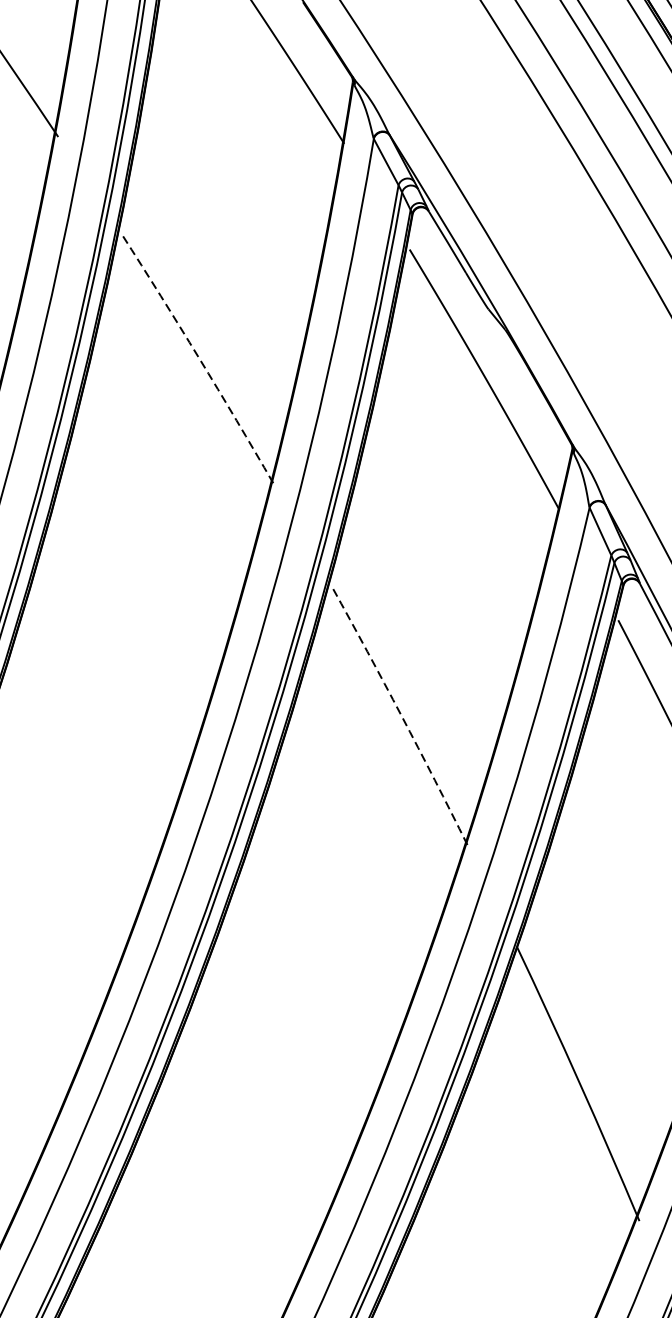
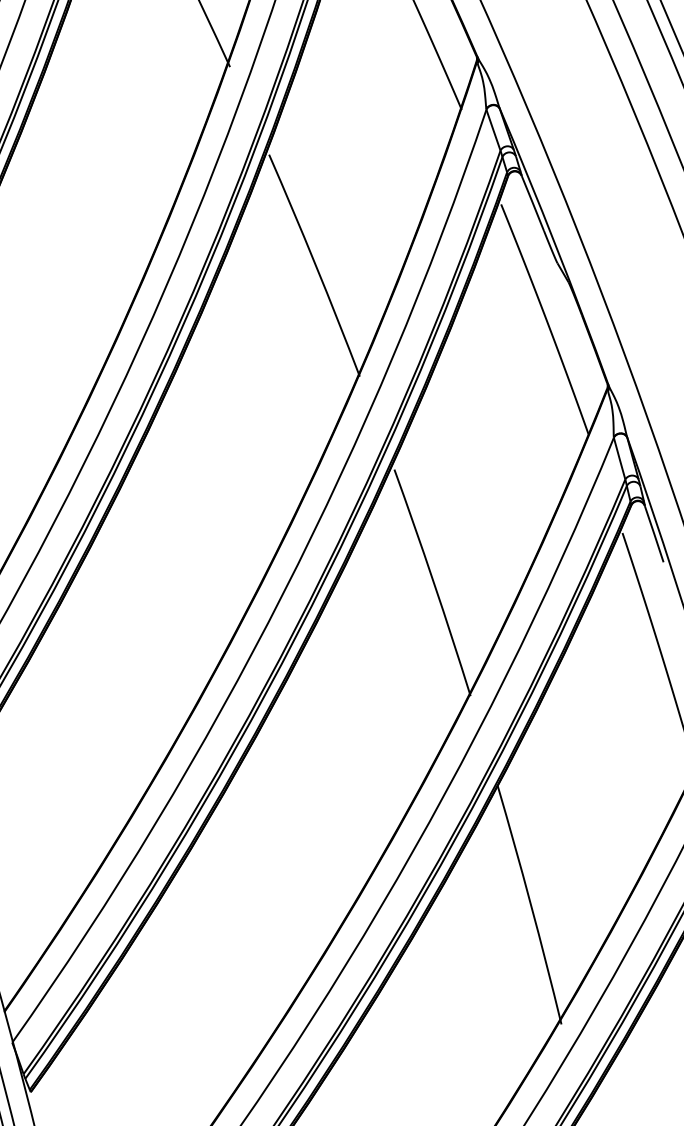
arc: (198, 358) -> (315, 265), dashed -> solid
arc: (401, 715) -> (433, 582), dashed -> solid

